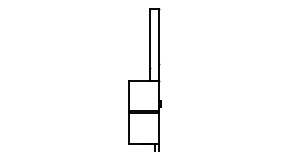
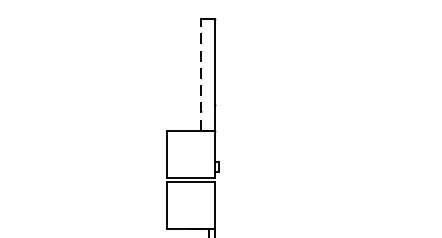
line: (150, 45) -> (201, 75), solid -> dashed

